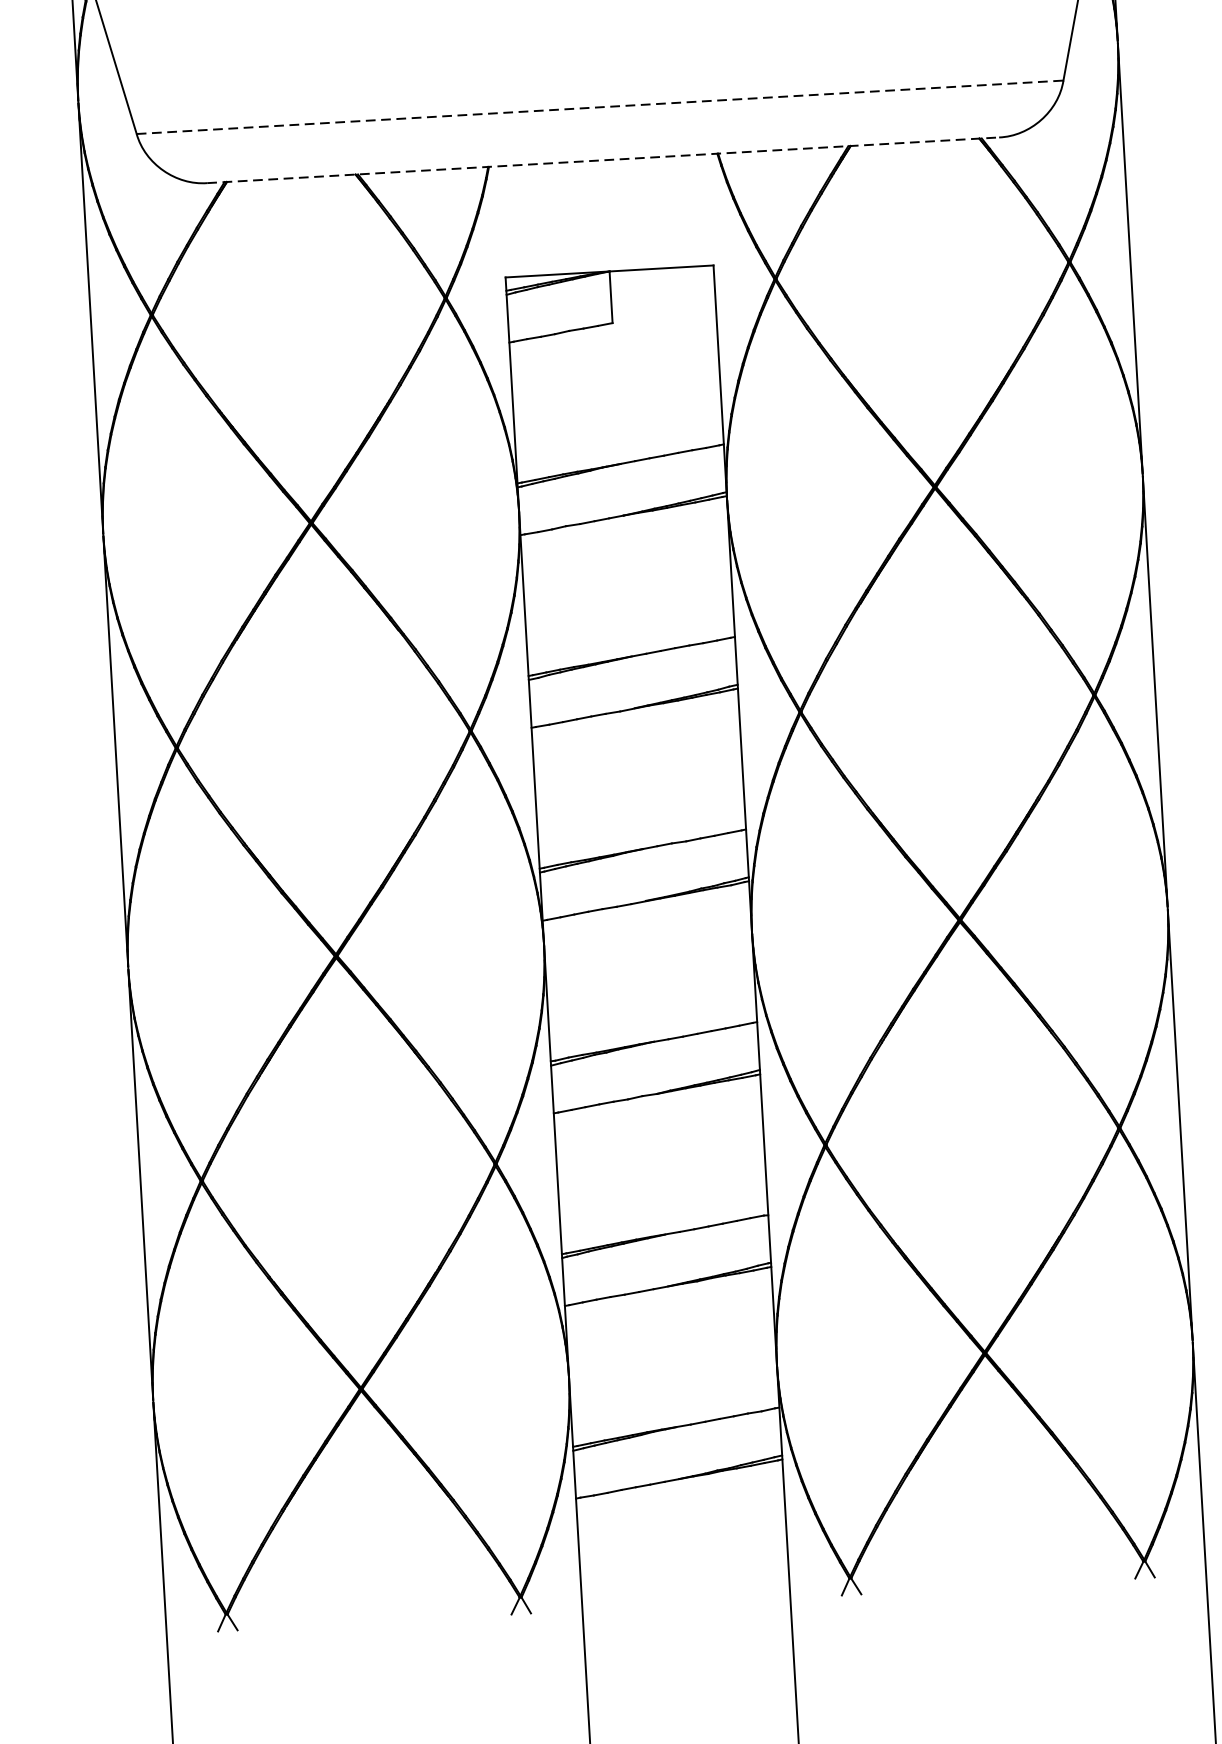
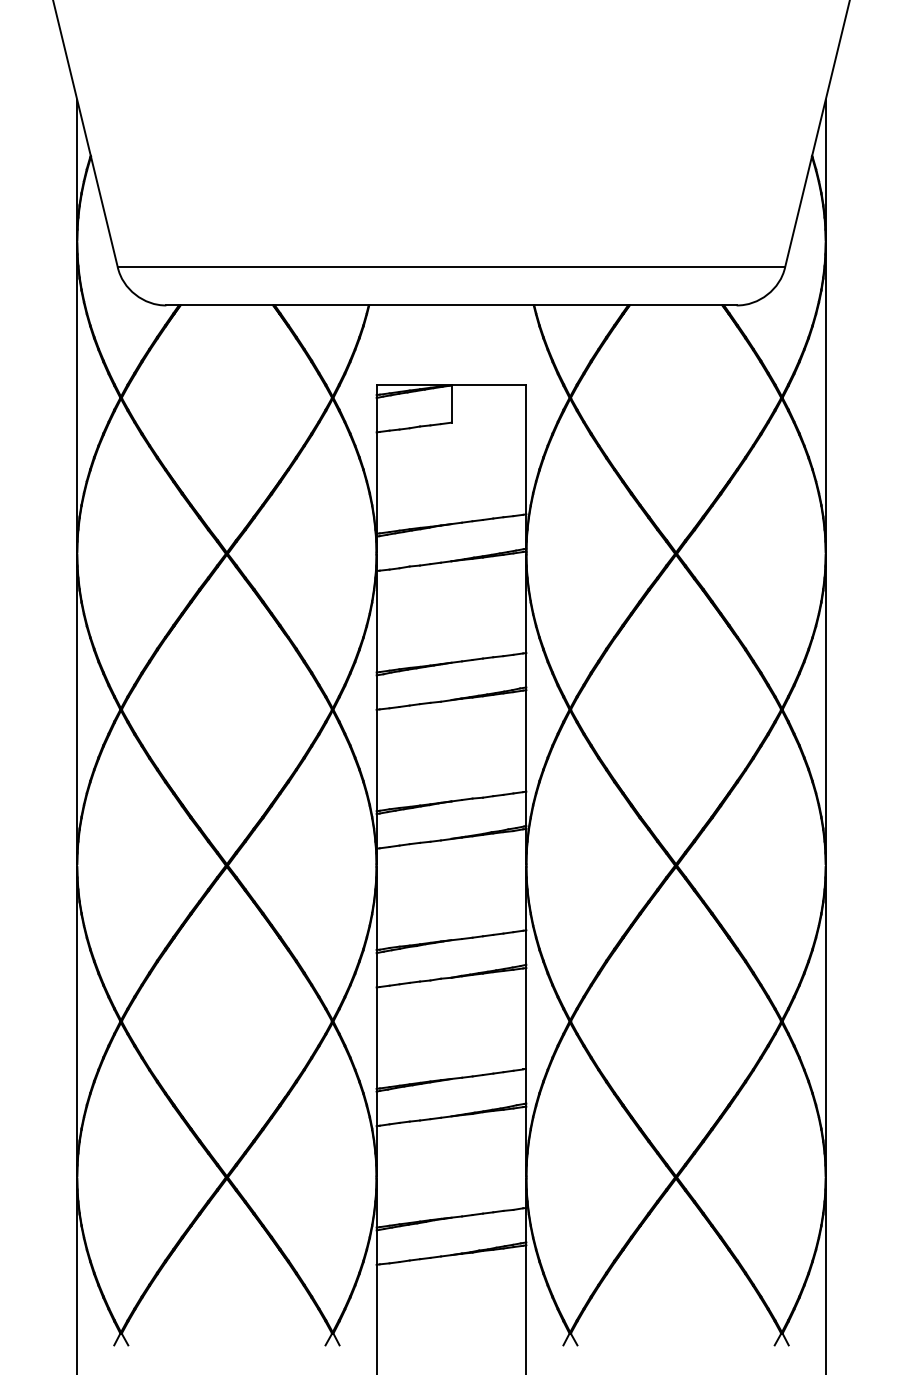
line: (600, 107) -> (451, 267), dashed -> solid
line: (603, 160) -> (451, 305), dashed -> solid

